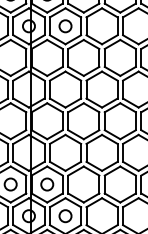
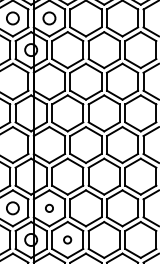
circle: (65, 25) -> (67, 49), removed
circle: (47, 184) -> (49, 208), size x0.6
circle: (65, 215) -> (67, 239), size x0.6

